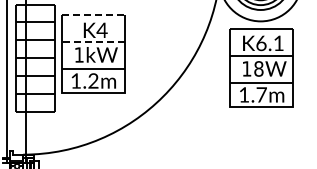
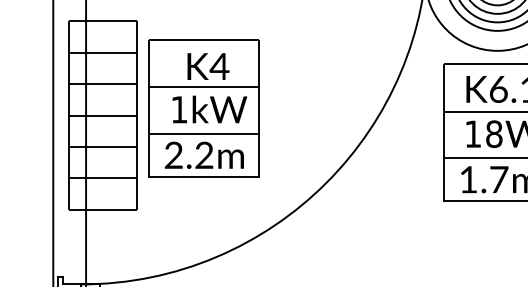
line: (93, 15) -> (204, 40), dashed -> solid
line: (93, 42) -> (204, 87), dashed -> solid
text: (75, 80) -> (172, 154), 1.2 -> 2.2

